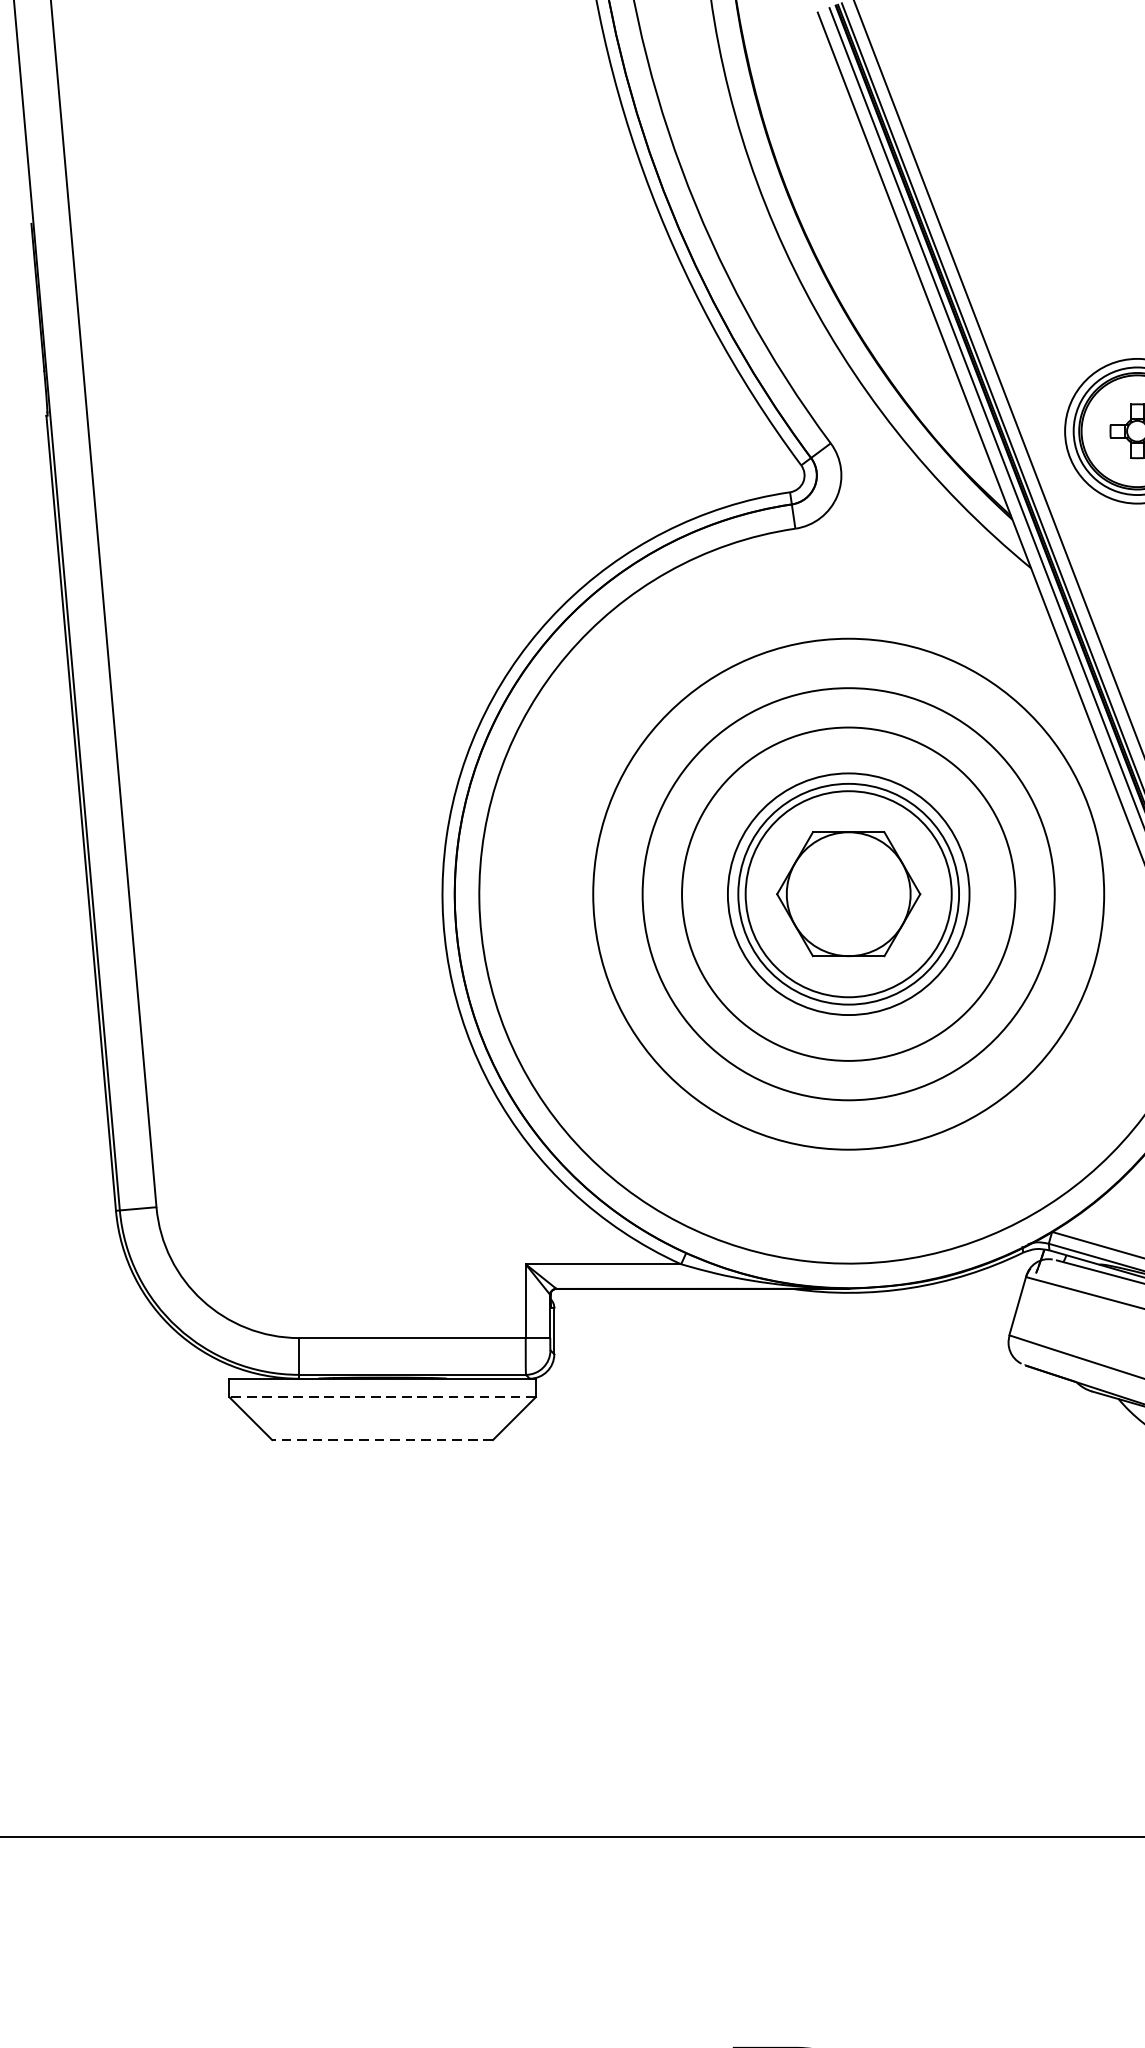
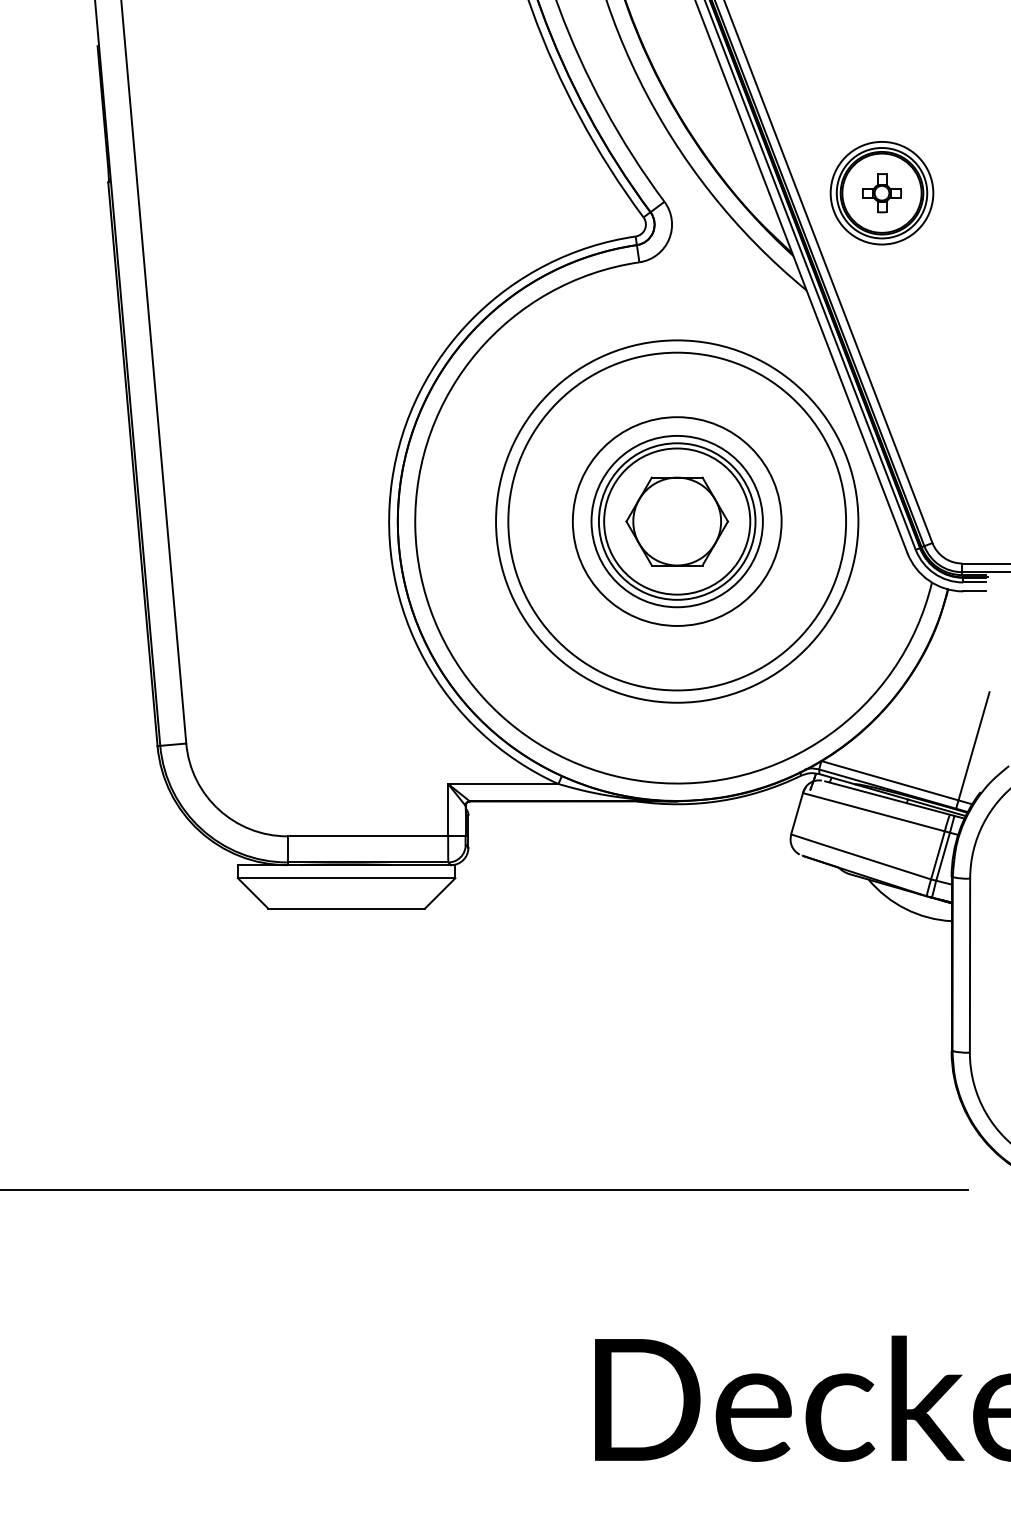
circle: (847, 894) -> (676, 521), size x0.71
circle: (849, 894) -> (677, 521), size x1.43
line: (382, 1397) -> (346, 878), dashed -> solid
line: (382, 1439) -> (346, 908), dashed -> solid

